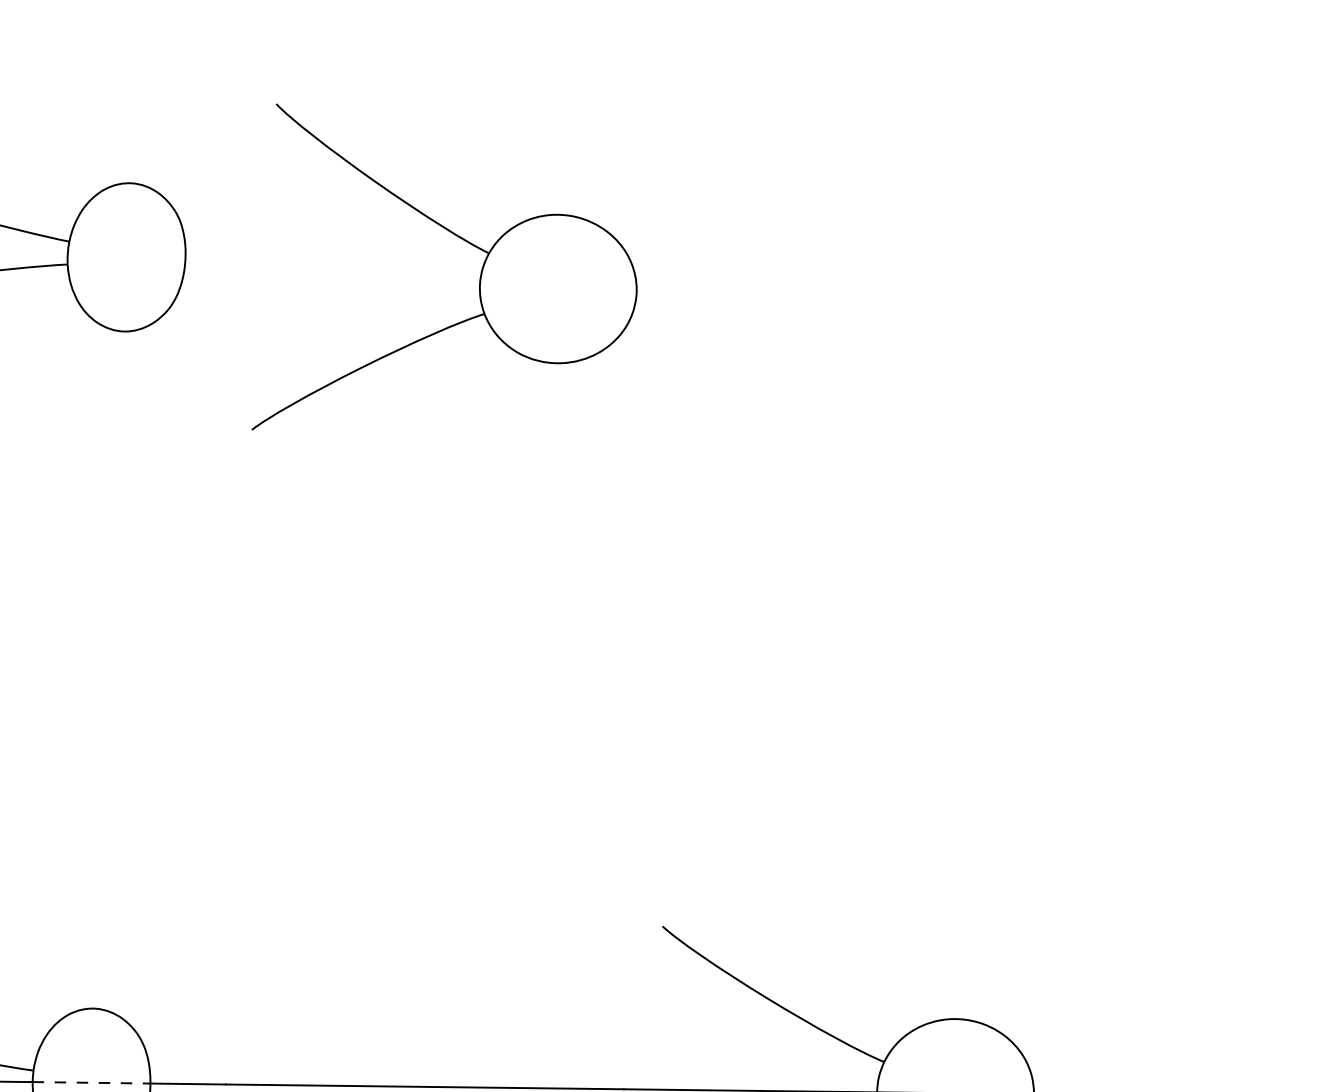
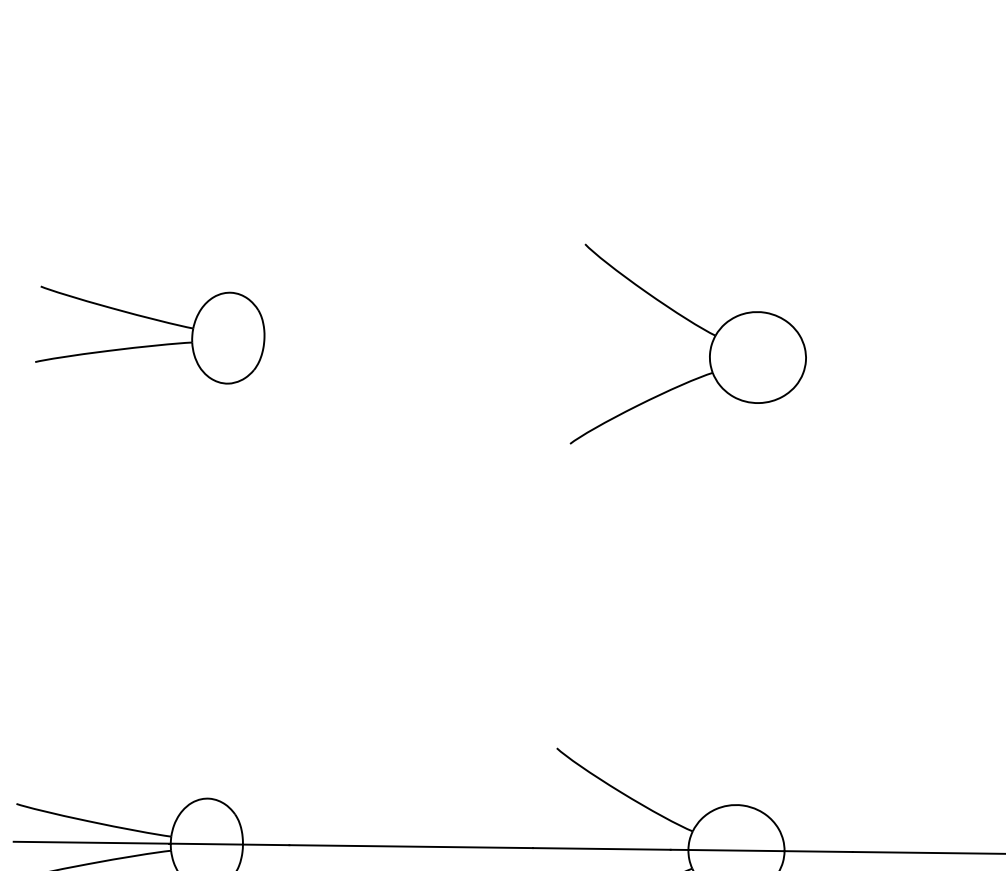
part: (458, 238) -> (696, 326), moved
line: (92, 1083) -> (207, 844), dashed -> solid

